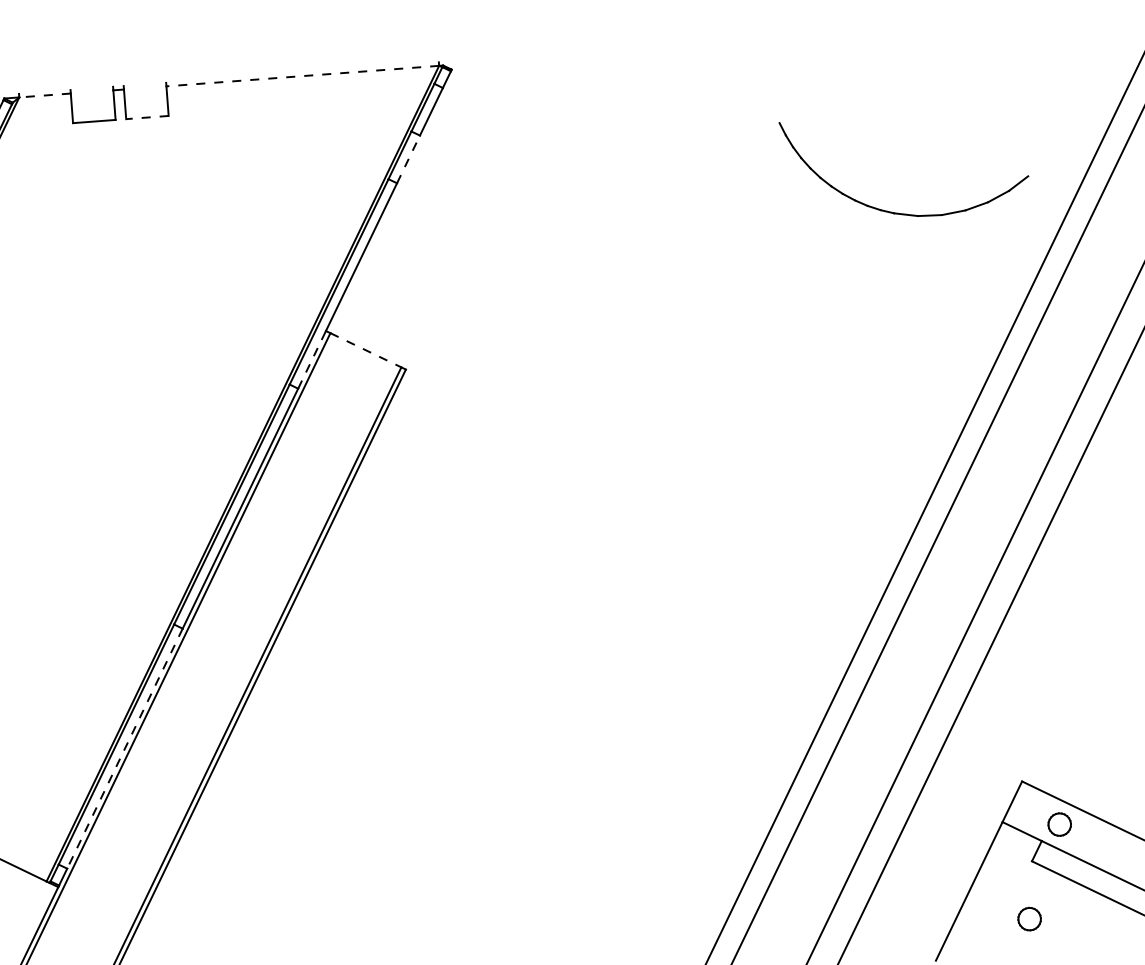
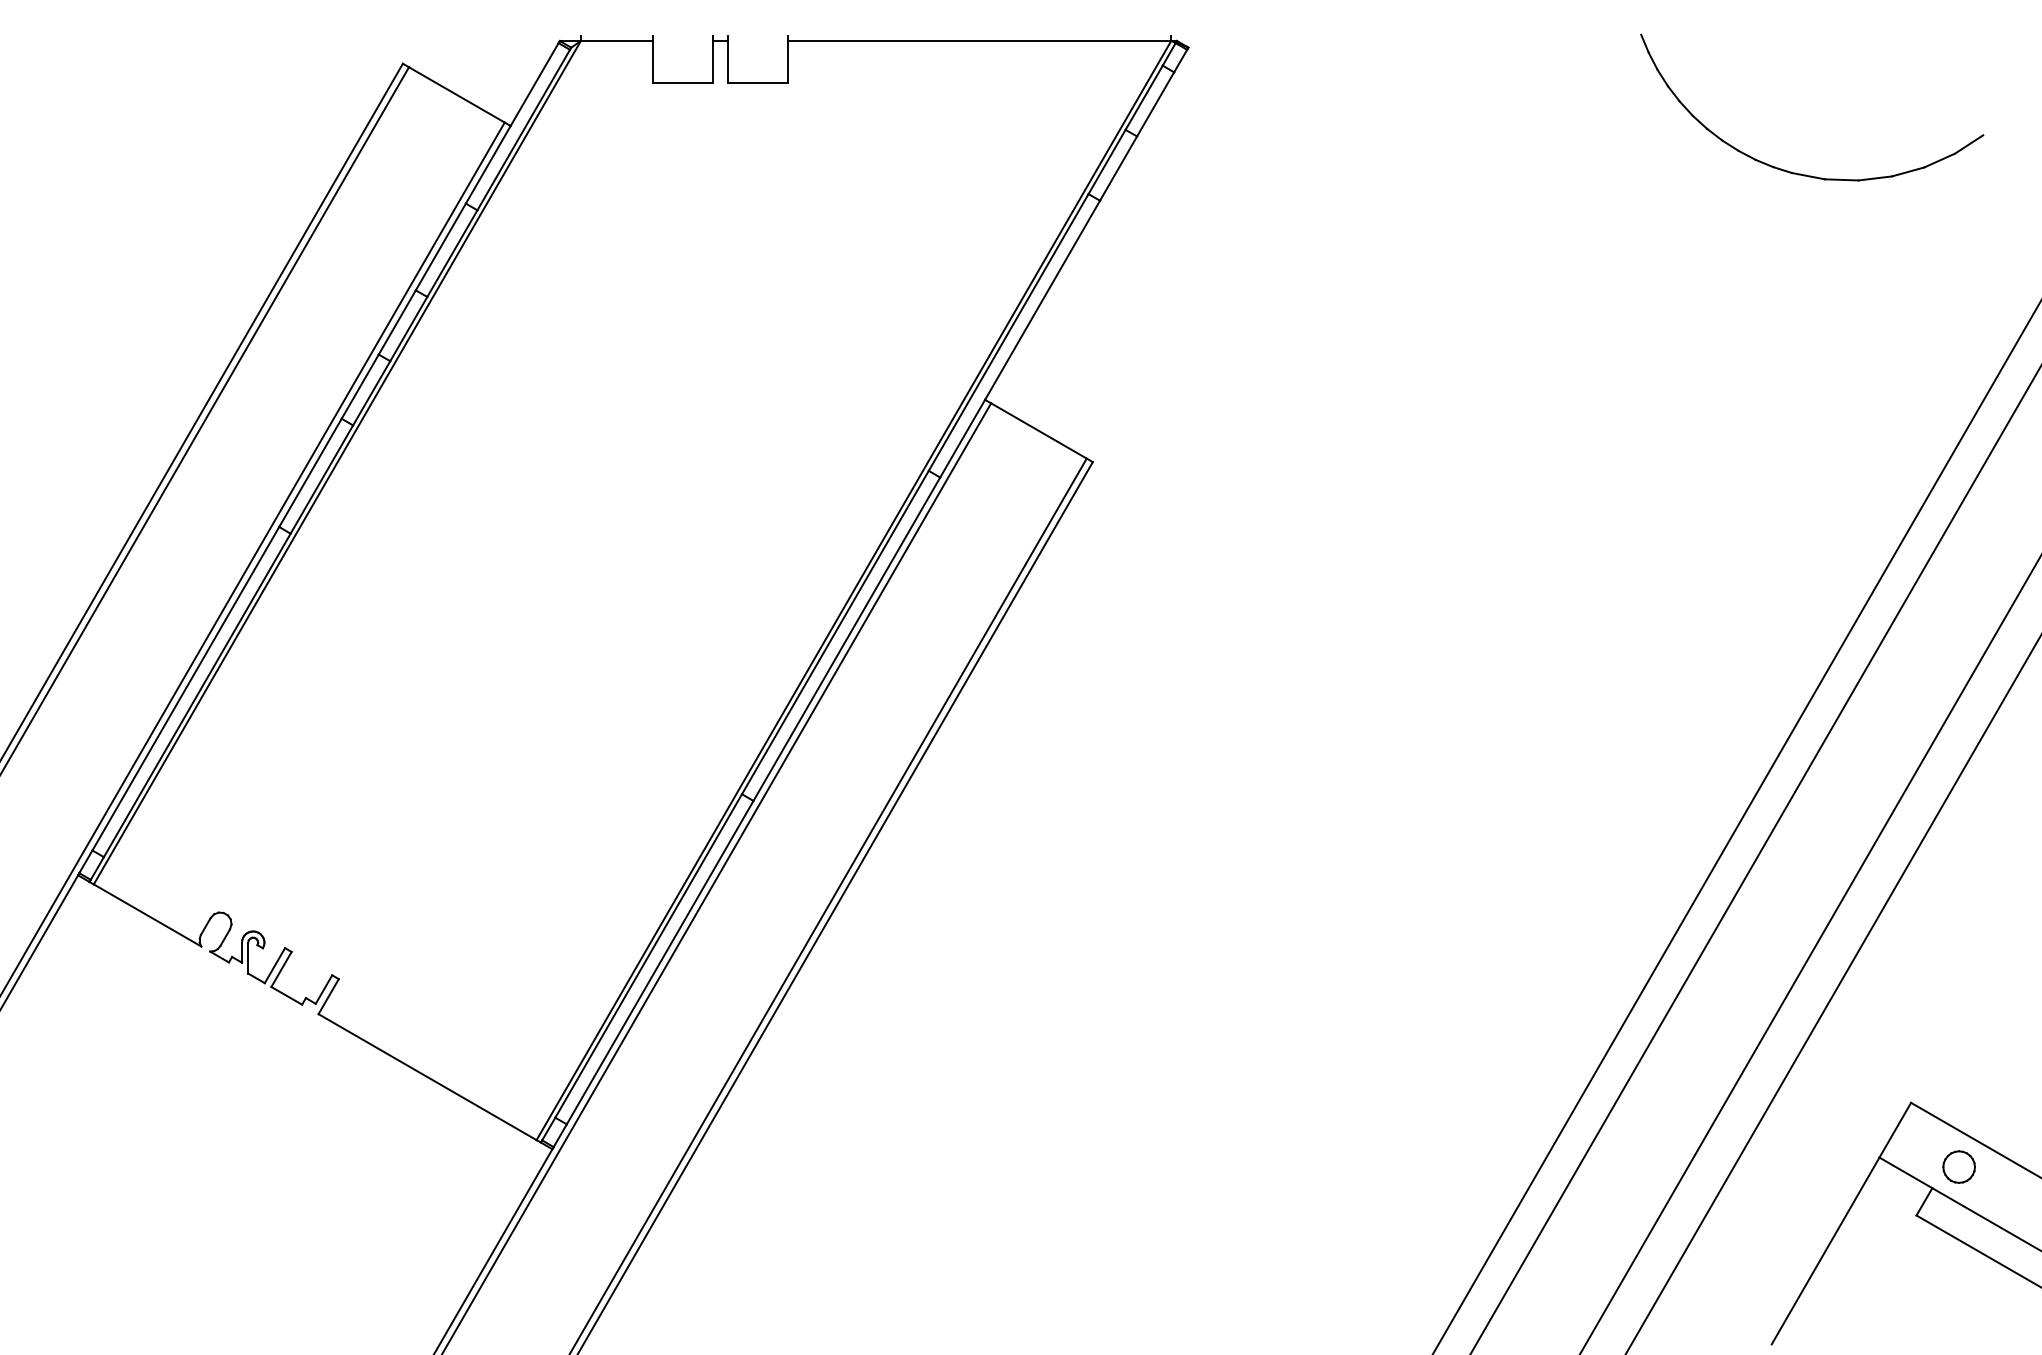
line: (302, 75) -> (979, 40), dashed -> solid
line: (44, 95) -> (616, 40), dashed -> solid
line: (147, 117) -> (757, 82), dashed -> solid
line: (408, 159) -> (1118, 168), dashed -> solid
part: (901, 213) -> (1801, 173), moved
line: (366, 350) -> (1039, 431), dashed -> solid
line: (311, 359) -> (962, 438), dashed -> solid
line: (125, 748) -> (660, 962), dashed -> solid
part: (1029, 918) -> (1906, 1295), removed

